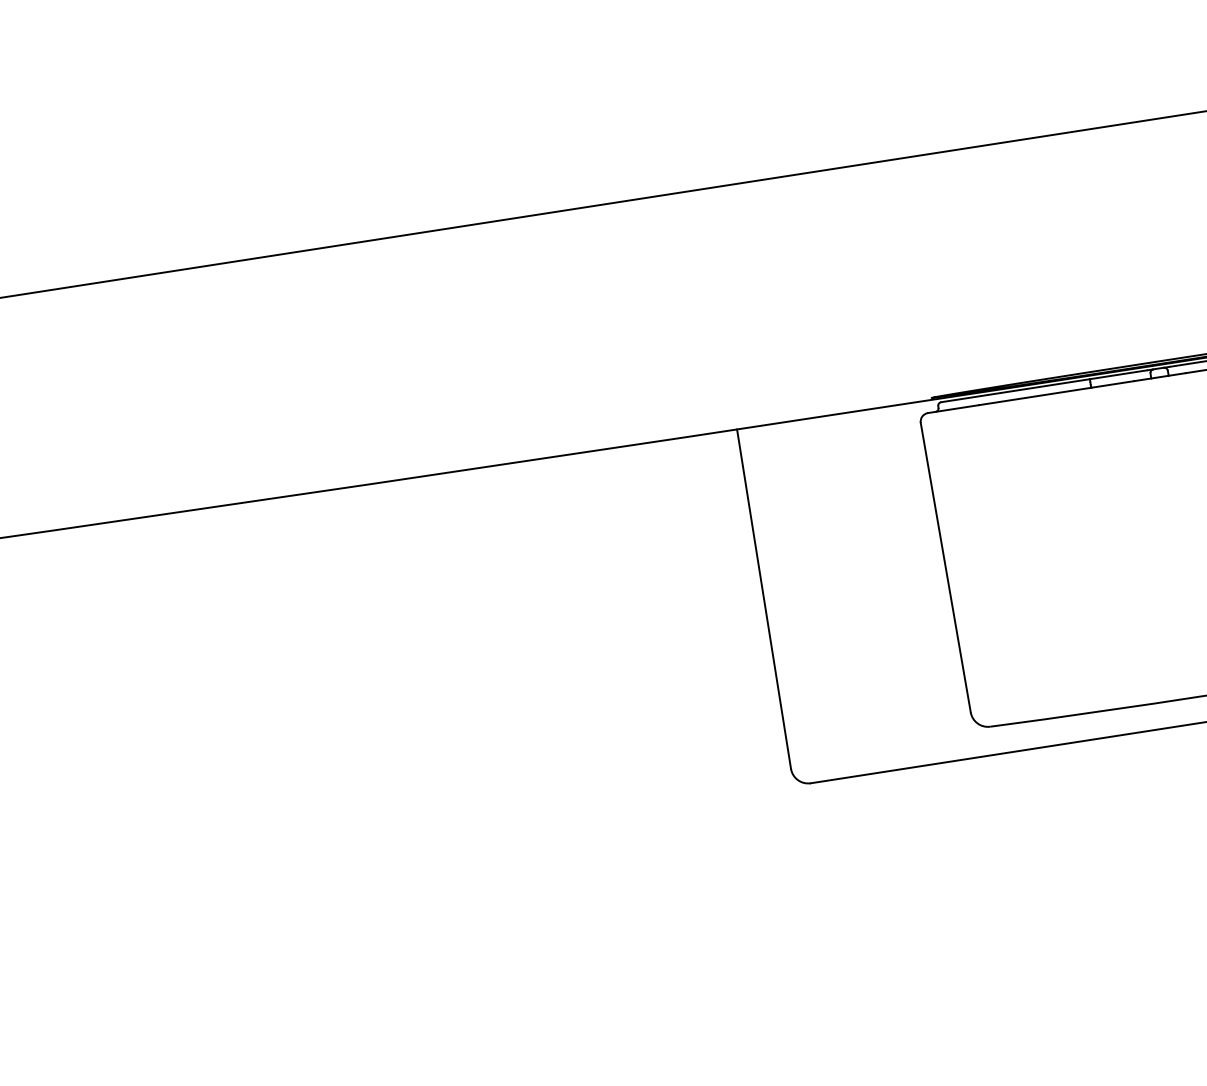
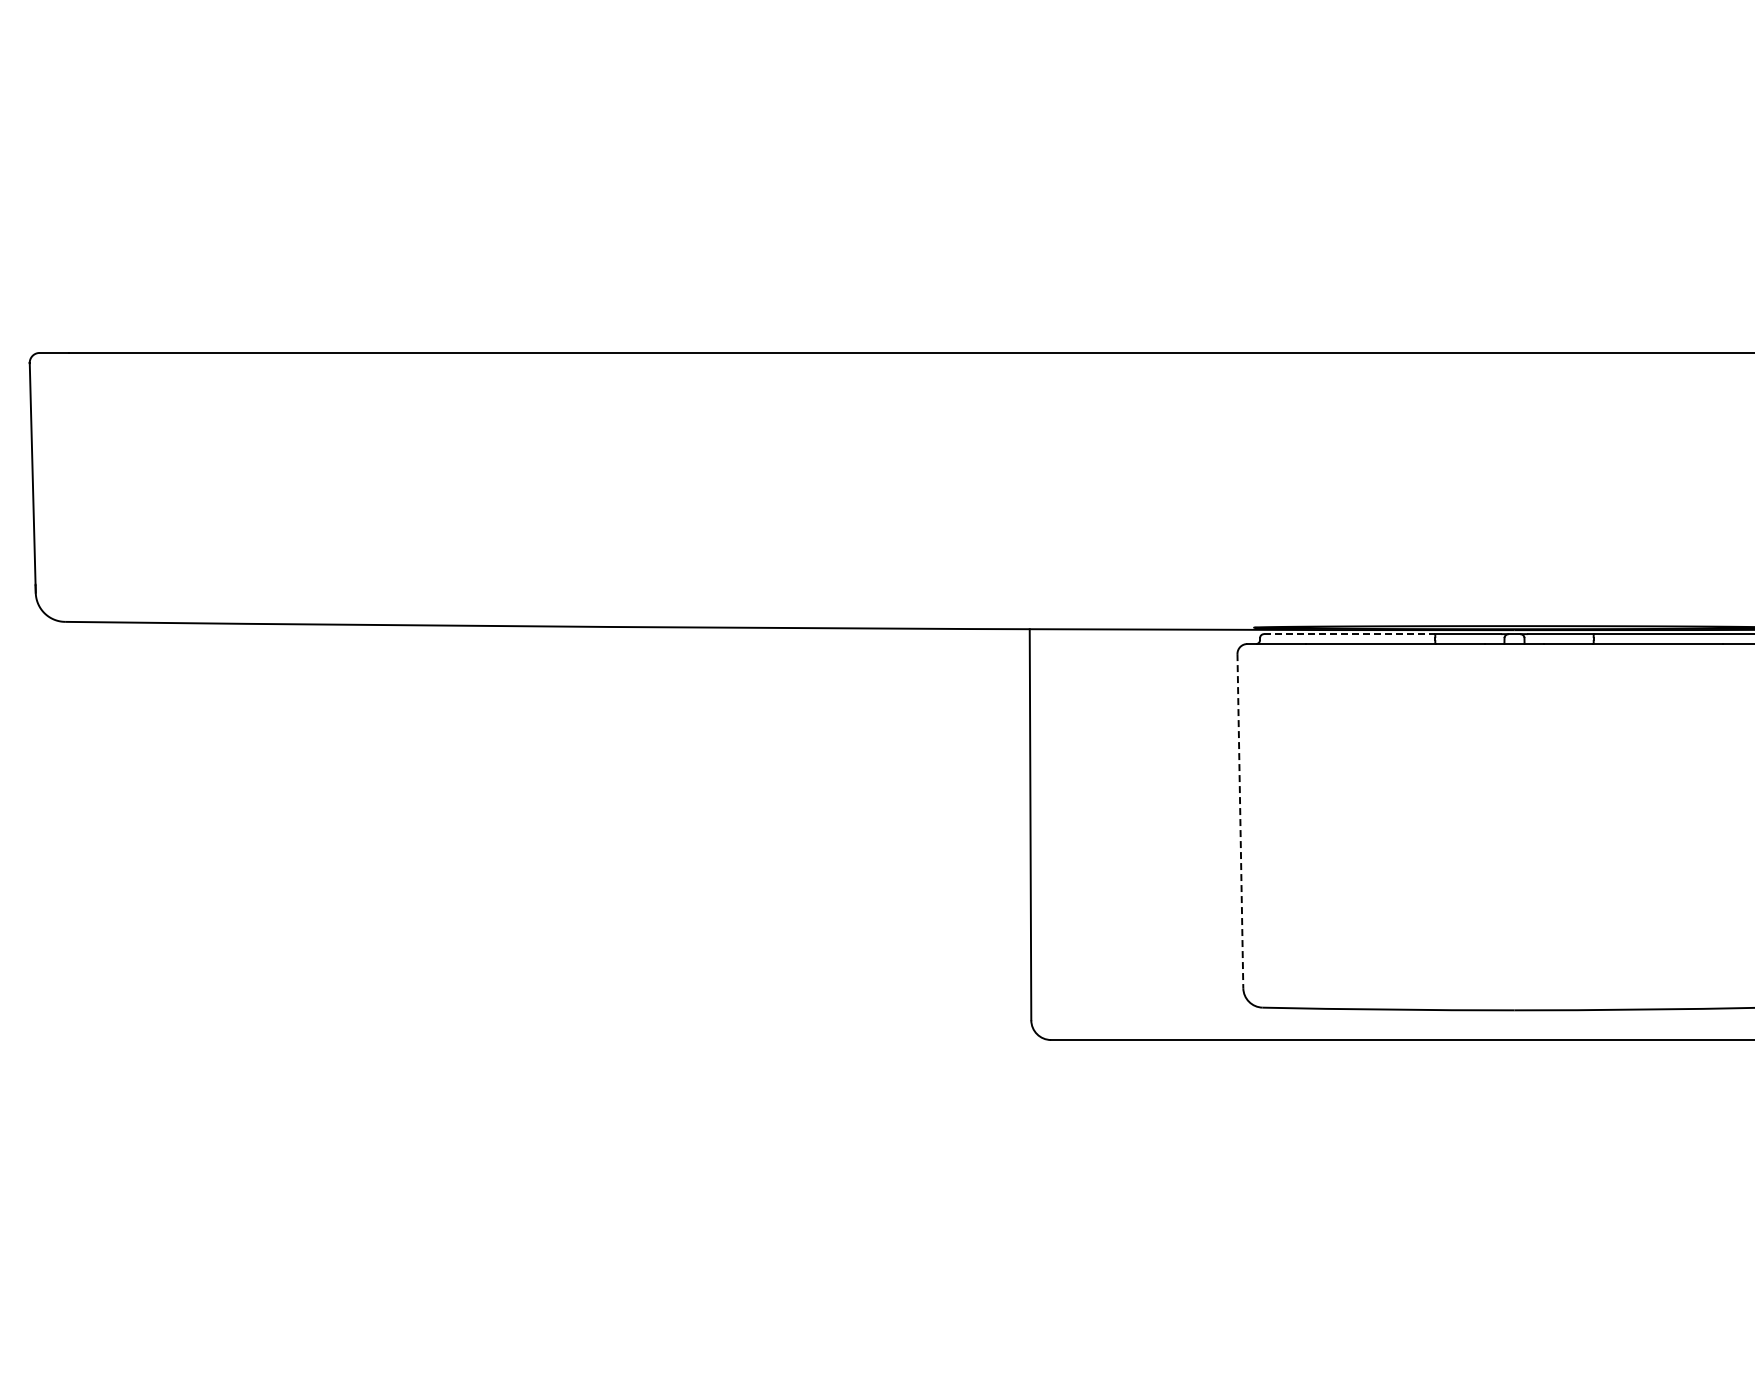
line: (1015, 391) -> (1349, 634), solid -> dashed
line: (945, 568) -> (1240, 821), solid -> dashed

